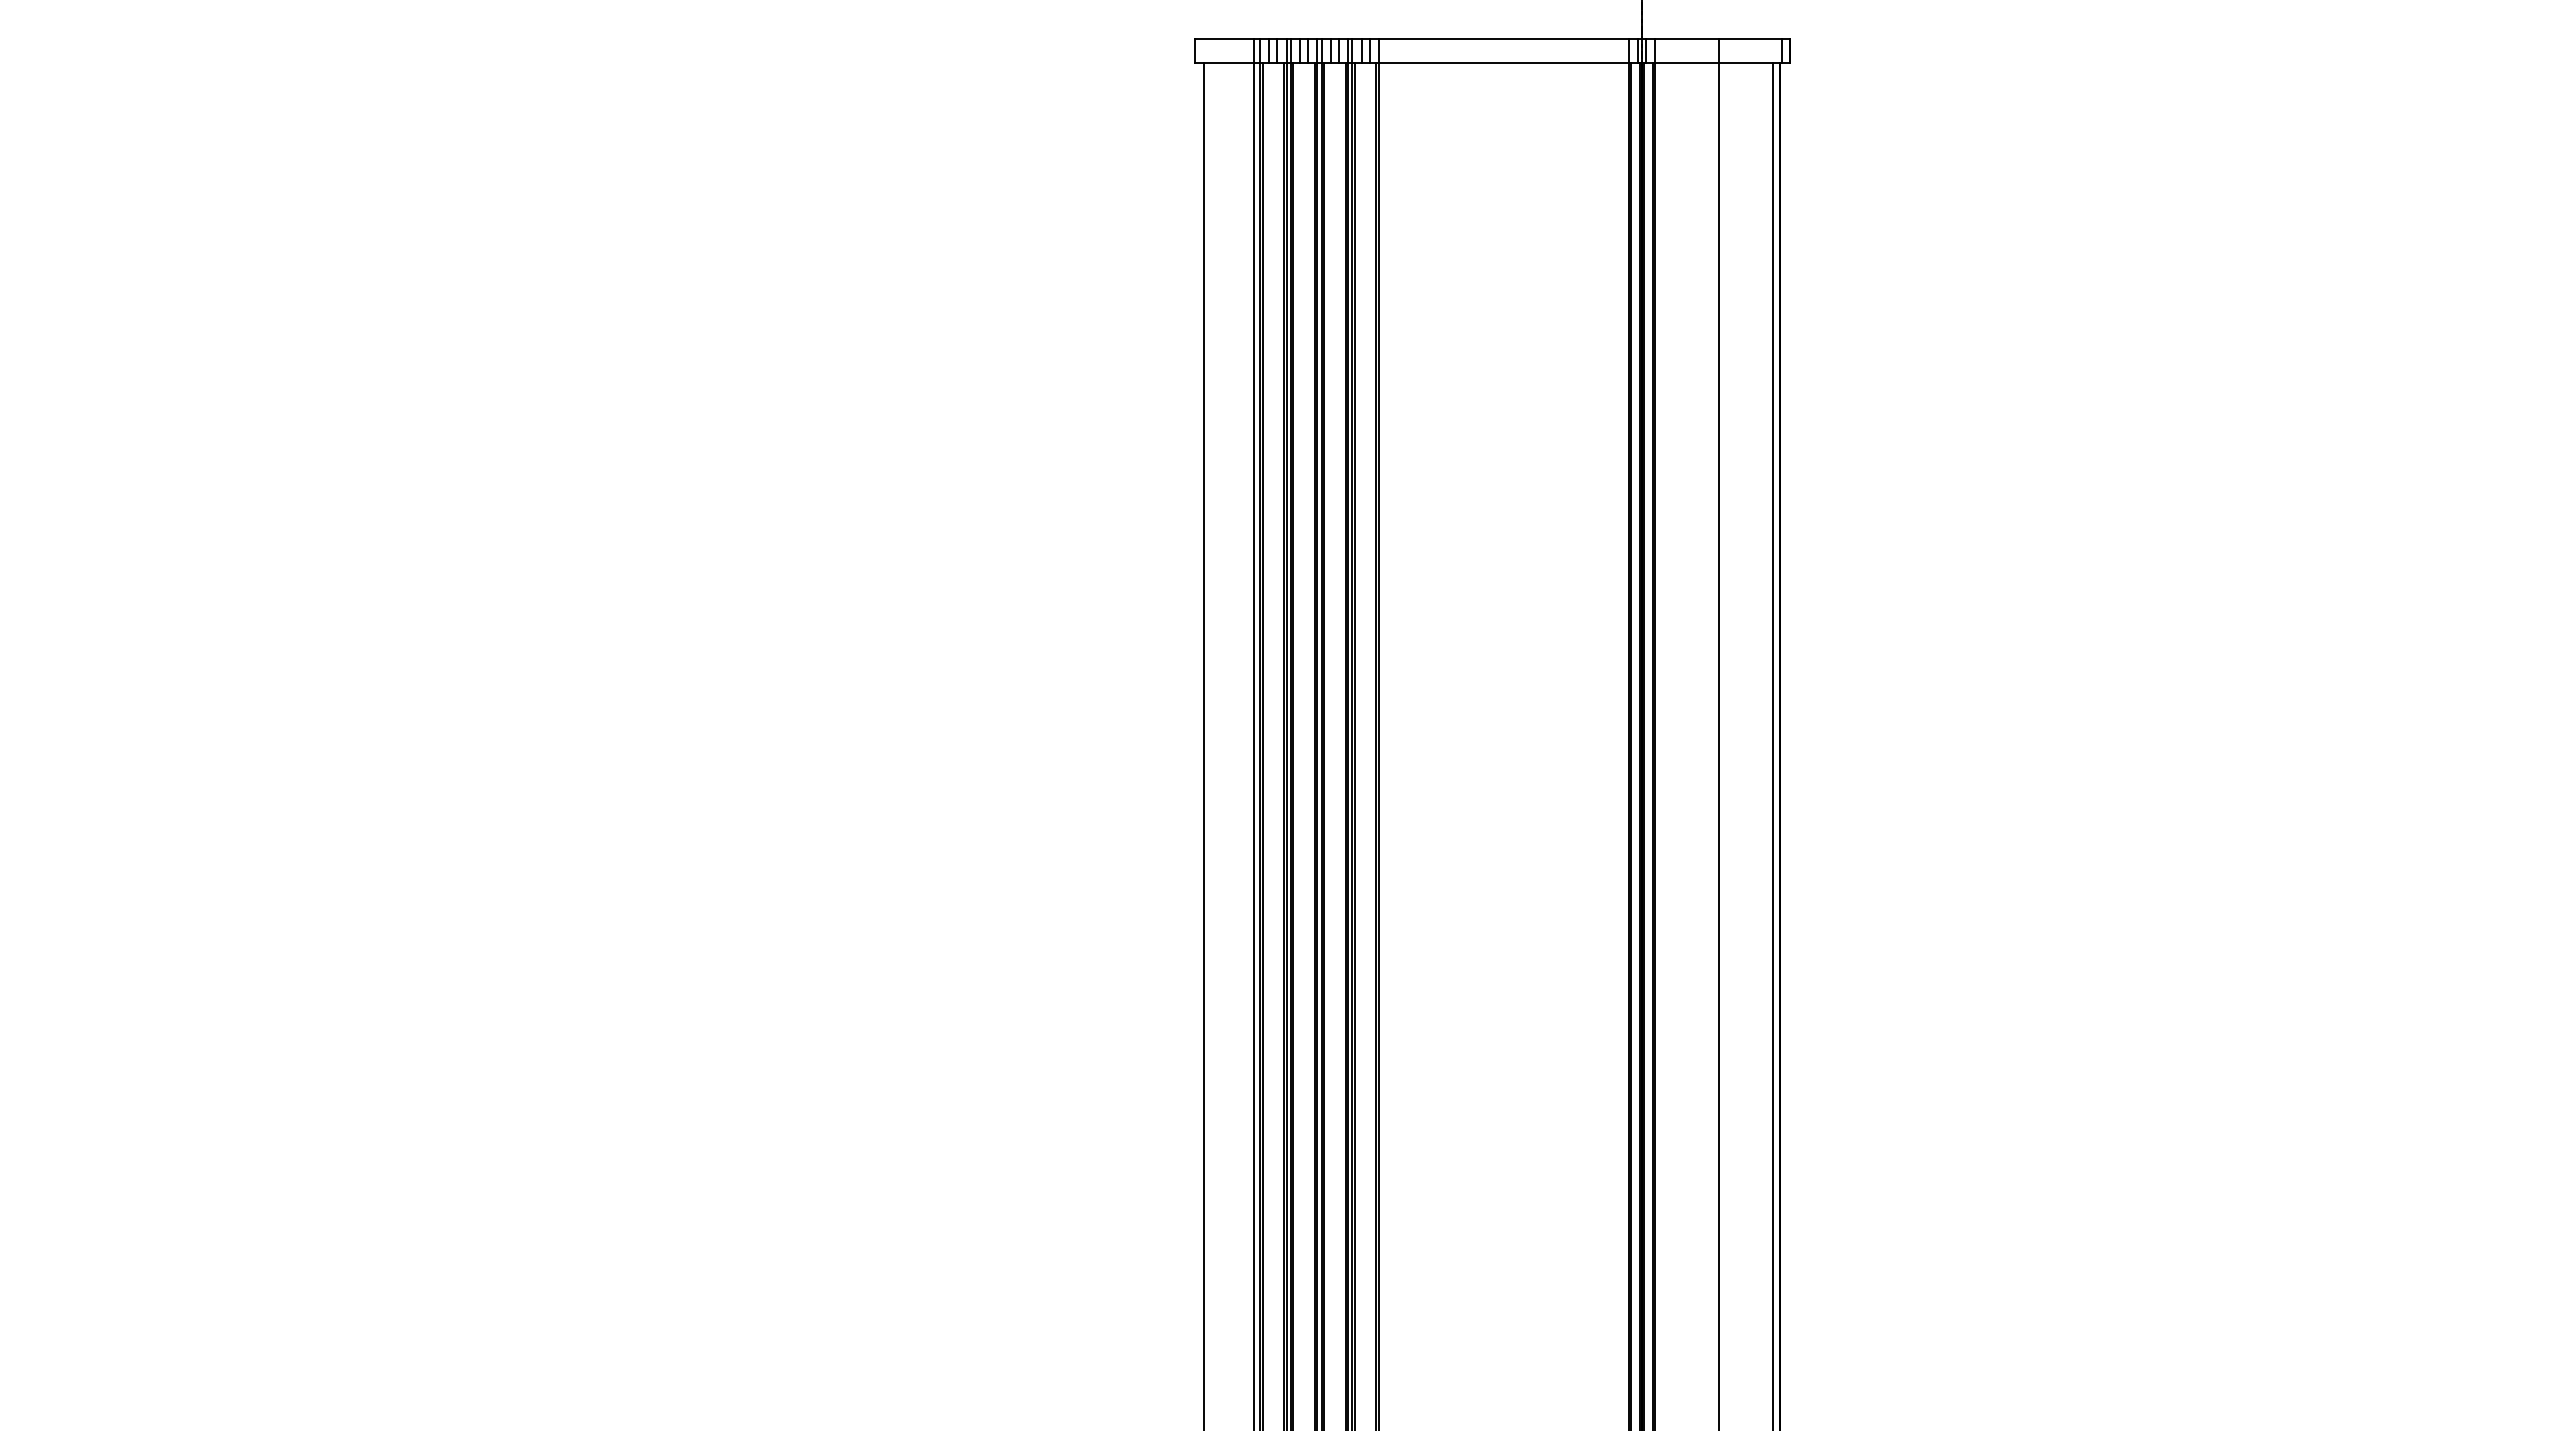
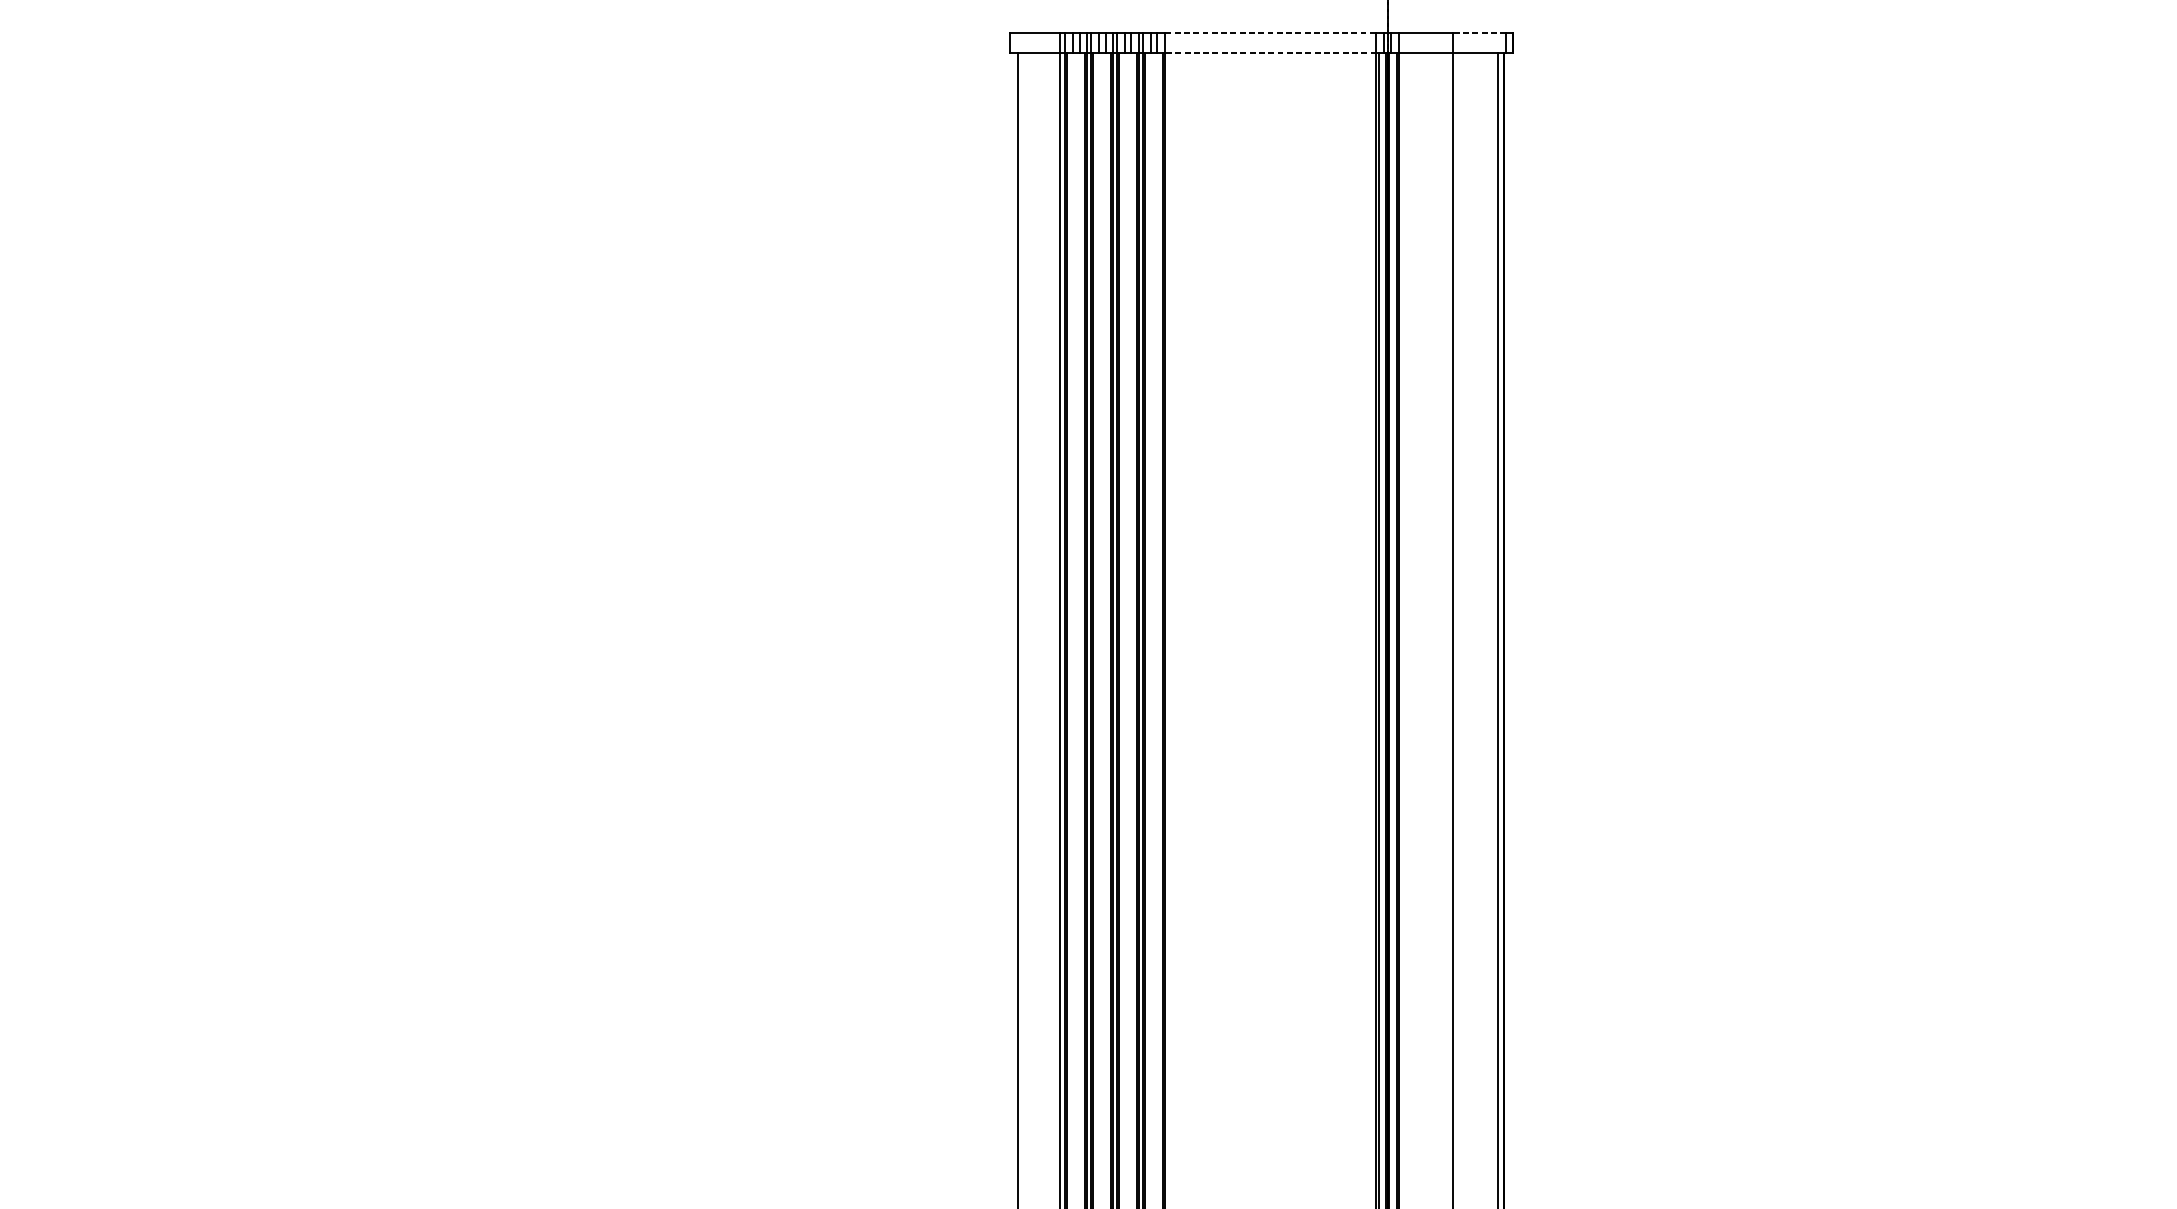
line: (1503, 39) -> (1270, 33), solid -> dashed
line: (1750, 39) -> (1479, 33), solid -> dashed
line: (1503, 62) -> (1270, 52), solid -> dashed

